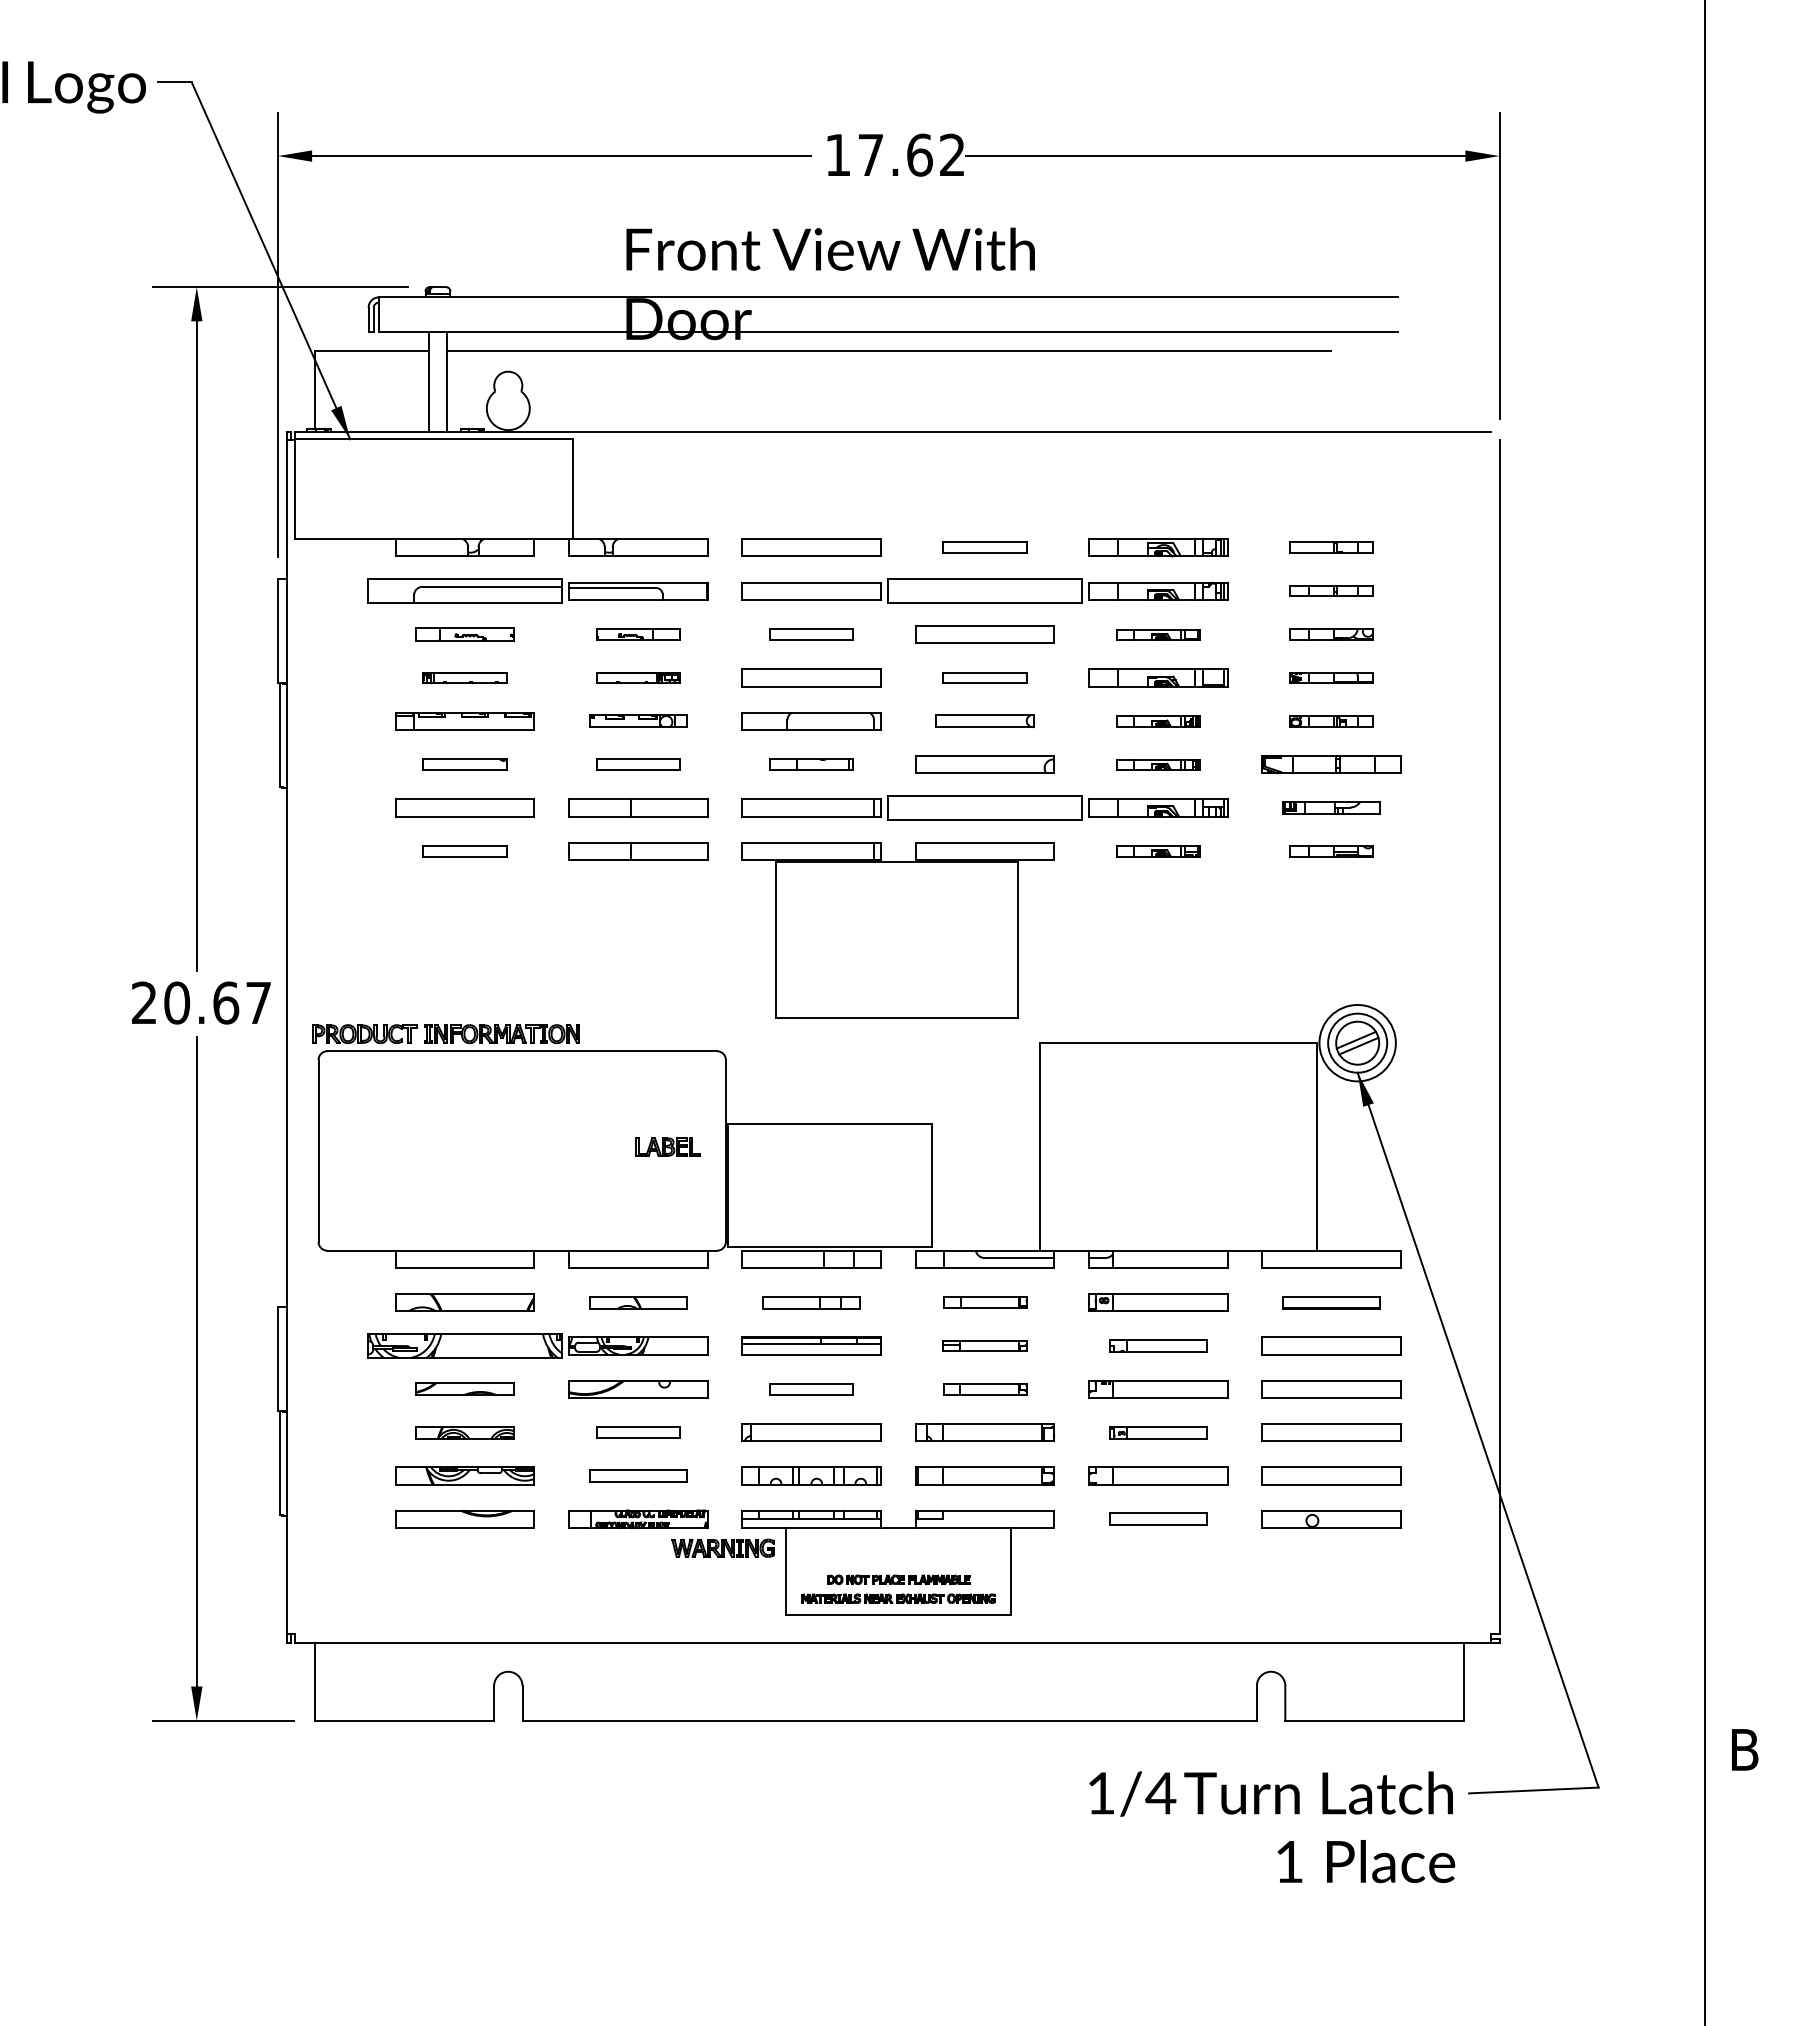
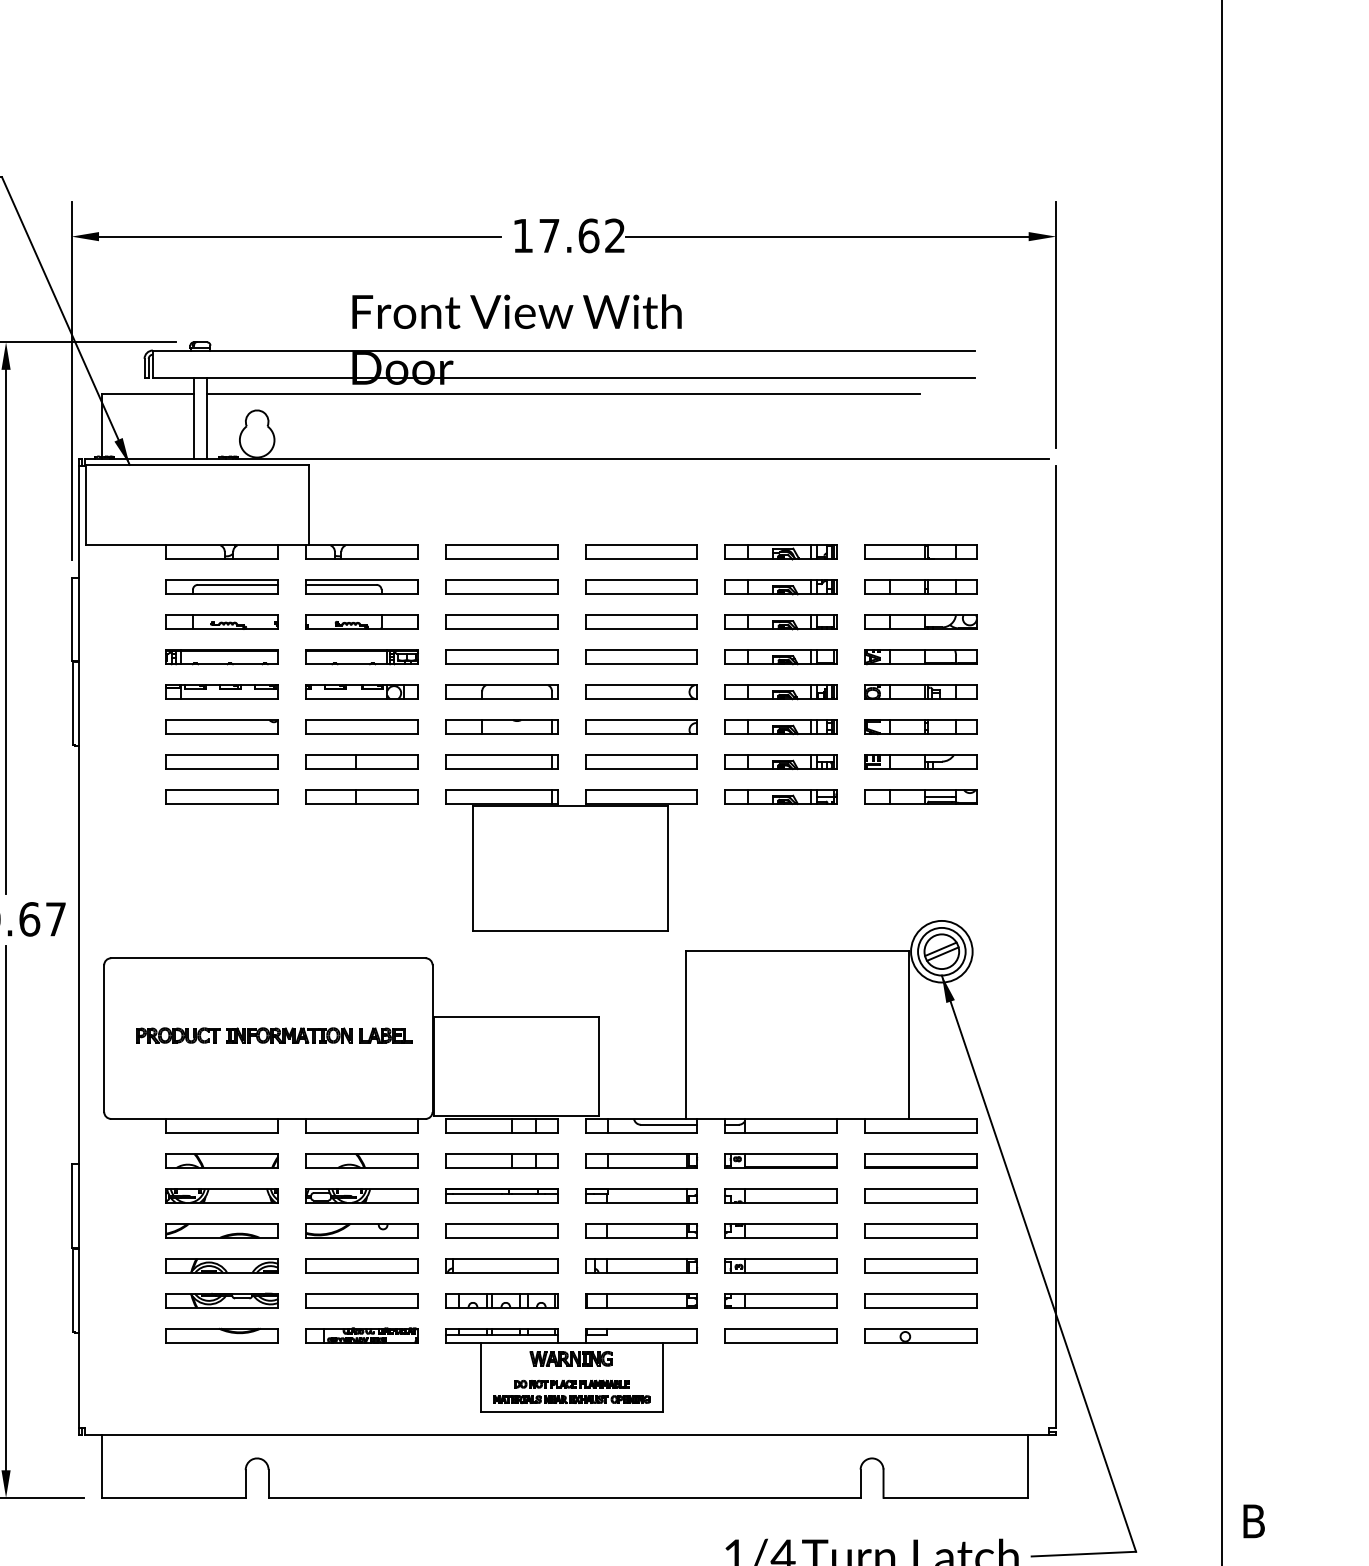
part: (984, 547) -> (641, 552), size x1.67
part: (1331, 547) -> (920, 552), size x1.67
part: (464, 591) -> (221, 587), size x0.71
part: (984, 591) -> (641, 587), size x0.71
part: (1331, 591) -> (920, 587), size x1.67
part: (464, 634) -> (221, 622), size x1.43
part: (638, 634) -> (362, 622), size x1.67
part: (811, 634) -> (501, 622), size x1.67
part: (1158, 634) -> (781, 622), size x1.67
part: (1331, 634) -> (920, 622), size x1.67
part: (464, 677) -> (221, 656), size x1.67
part: (638, 677) -> (362, 656), size x1.67
part: (984, 677) -> (641, 656), size x1.67
part: (1331, 677) -> (920, 656), size x1.67
part: (984, 720) -> (641, 691), size x1.43
part: (638, 721) -> (362, 692), size x1.43
part: (1158, 721) -> (781, 692), size x1.67
part: (1331, 721) -> (920, 692), size x1.67
part: (464, 764) -> (221, 727), size x1.67
part: (638, 764) -> (362, 727), size x1.67
part: (811, 764) -> (501, 727), size x1.67
part: (1158, 764) -> (781, 727), size x1.67
part: (984, 807) -> (641, 761), size x0.71
part: (1331, 807) -> (920, 761), size x1.43
part: (464, 851) -> (221, 797), size x1.67
part: (1158, 851) -> (781, 797), size x1.67
part: (1331, 851) -> (920, 797), size x1.67
part: (445, 1034) -> (243, 1035), moved
part: (638, 1302) -> (362, 1160), size x1.43
part: (811, 1302) -> (501, 1160), size x1.43
part: (985, 1302) -> (641, 1160), size x1.67
part: (1331, 1302) -> (920, 1160), size x1.43
part: (464, 1345) -> (221, 1195), size x0.71
part: (984, 1345) -> (641, 1195), size x1.67
part: (1158, 1345) -> (781, 1195), size x1.43
part: (464, 1389) -> (221, 1230), size x1.43
part: (811, 1389) -> (501, 1230), size x1.67
part: (985, 1389) -> (641, 1230), size x1.67
part: (464, 1432) -> (221, 1265), size x1.43
part: (638, 1432) -> (362, 1265), size x1.67
part: (1158, 1432) -> (781, 1265), size x1.43
part: (638, 1475) -> (362, 1300), size x1.43
part: (1158, 1519) -> (781, 1335), size x1.43
part: (722, 1547) -> (570, 1358), moved

